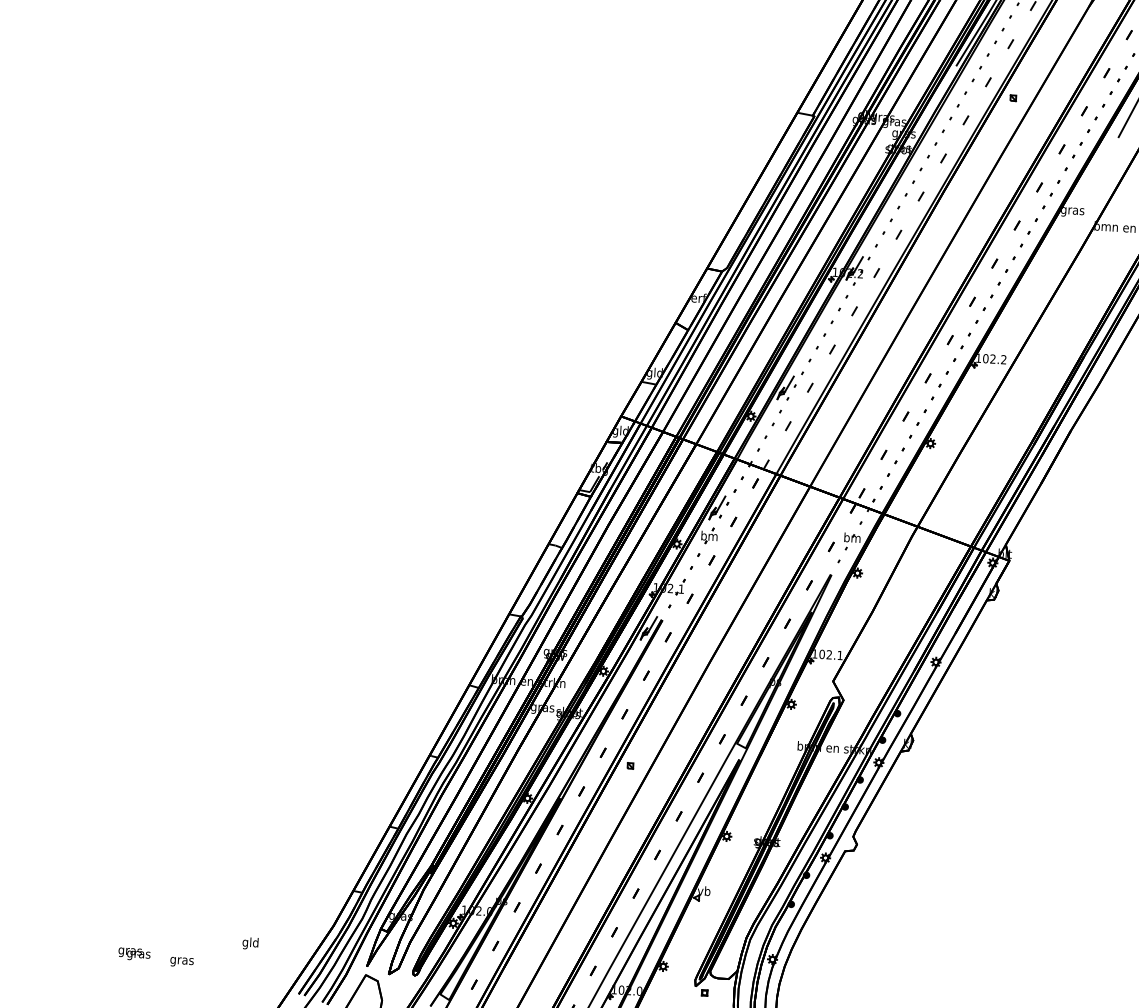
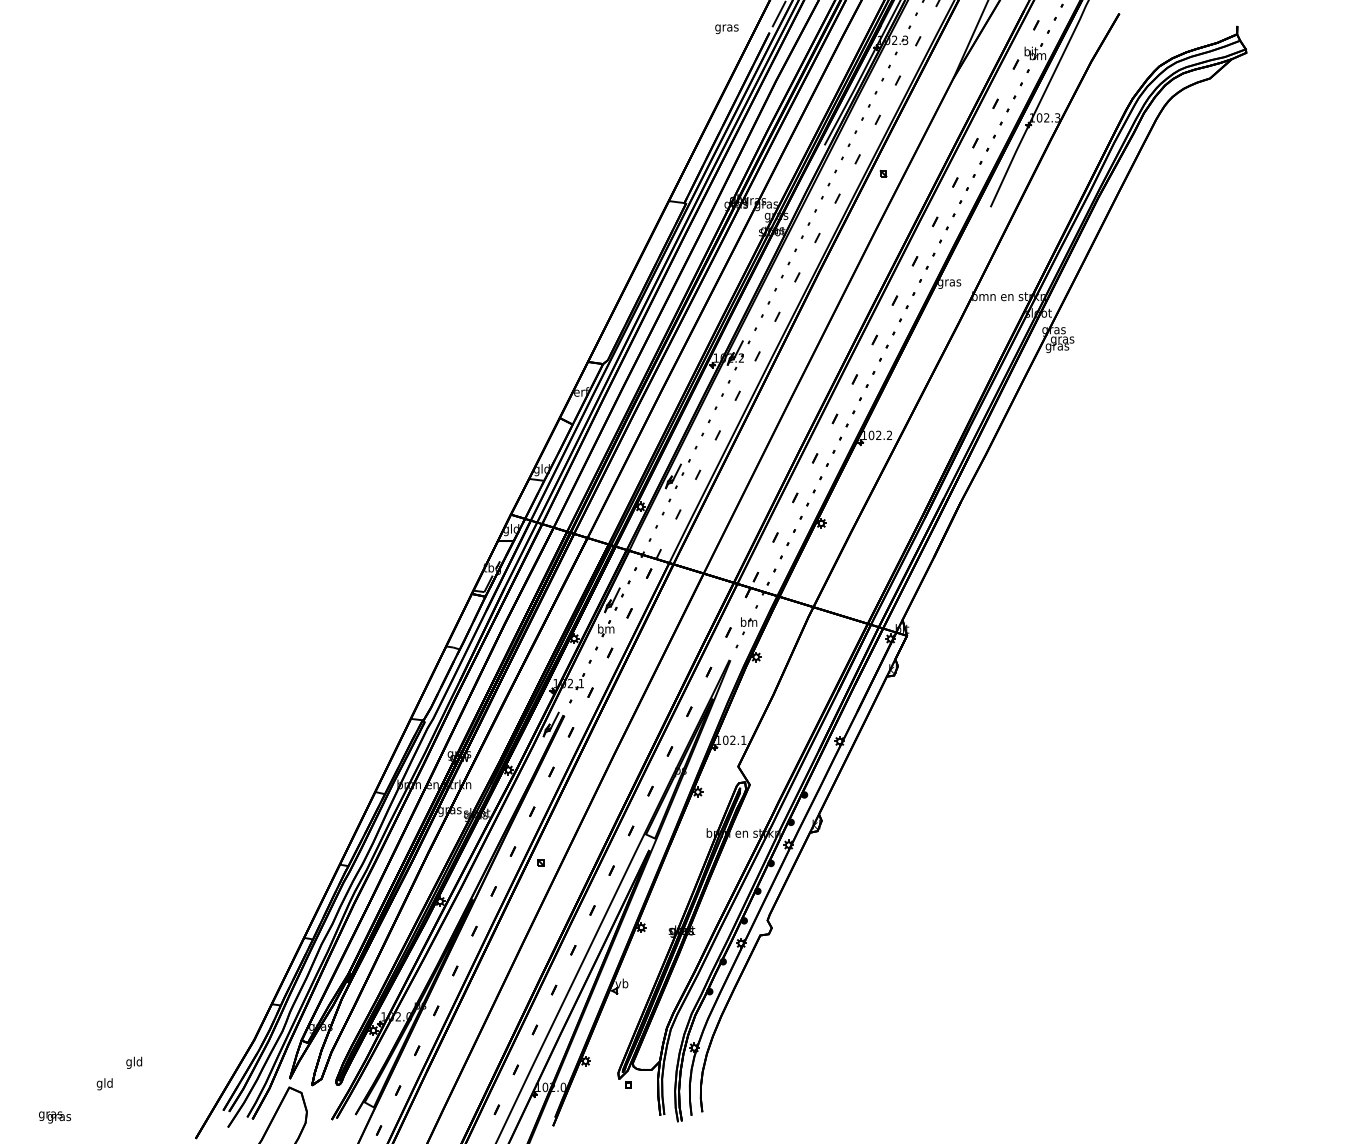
text: (250, 943) -> (134, 1062), moved
text: (133, 954) -> (54, 1117), moved
text: (181, 961) -> (104, 1084), gras -> gld

